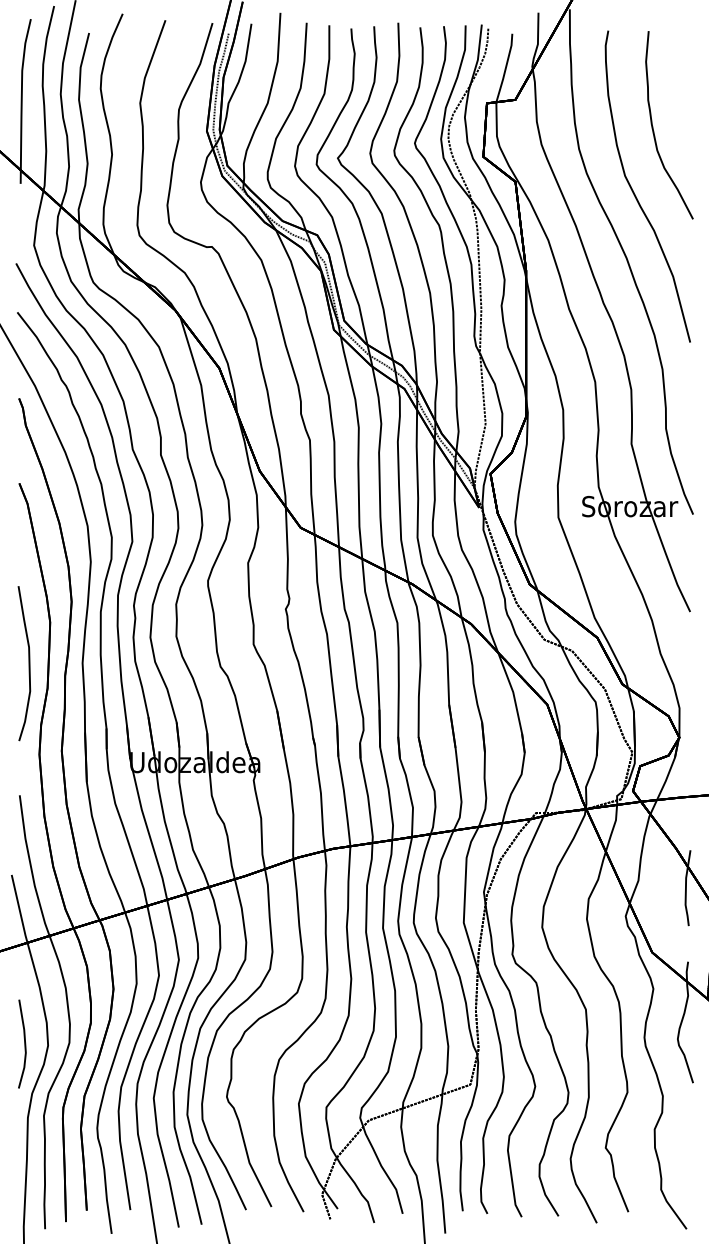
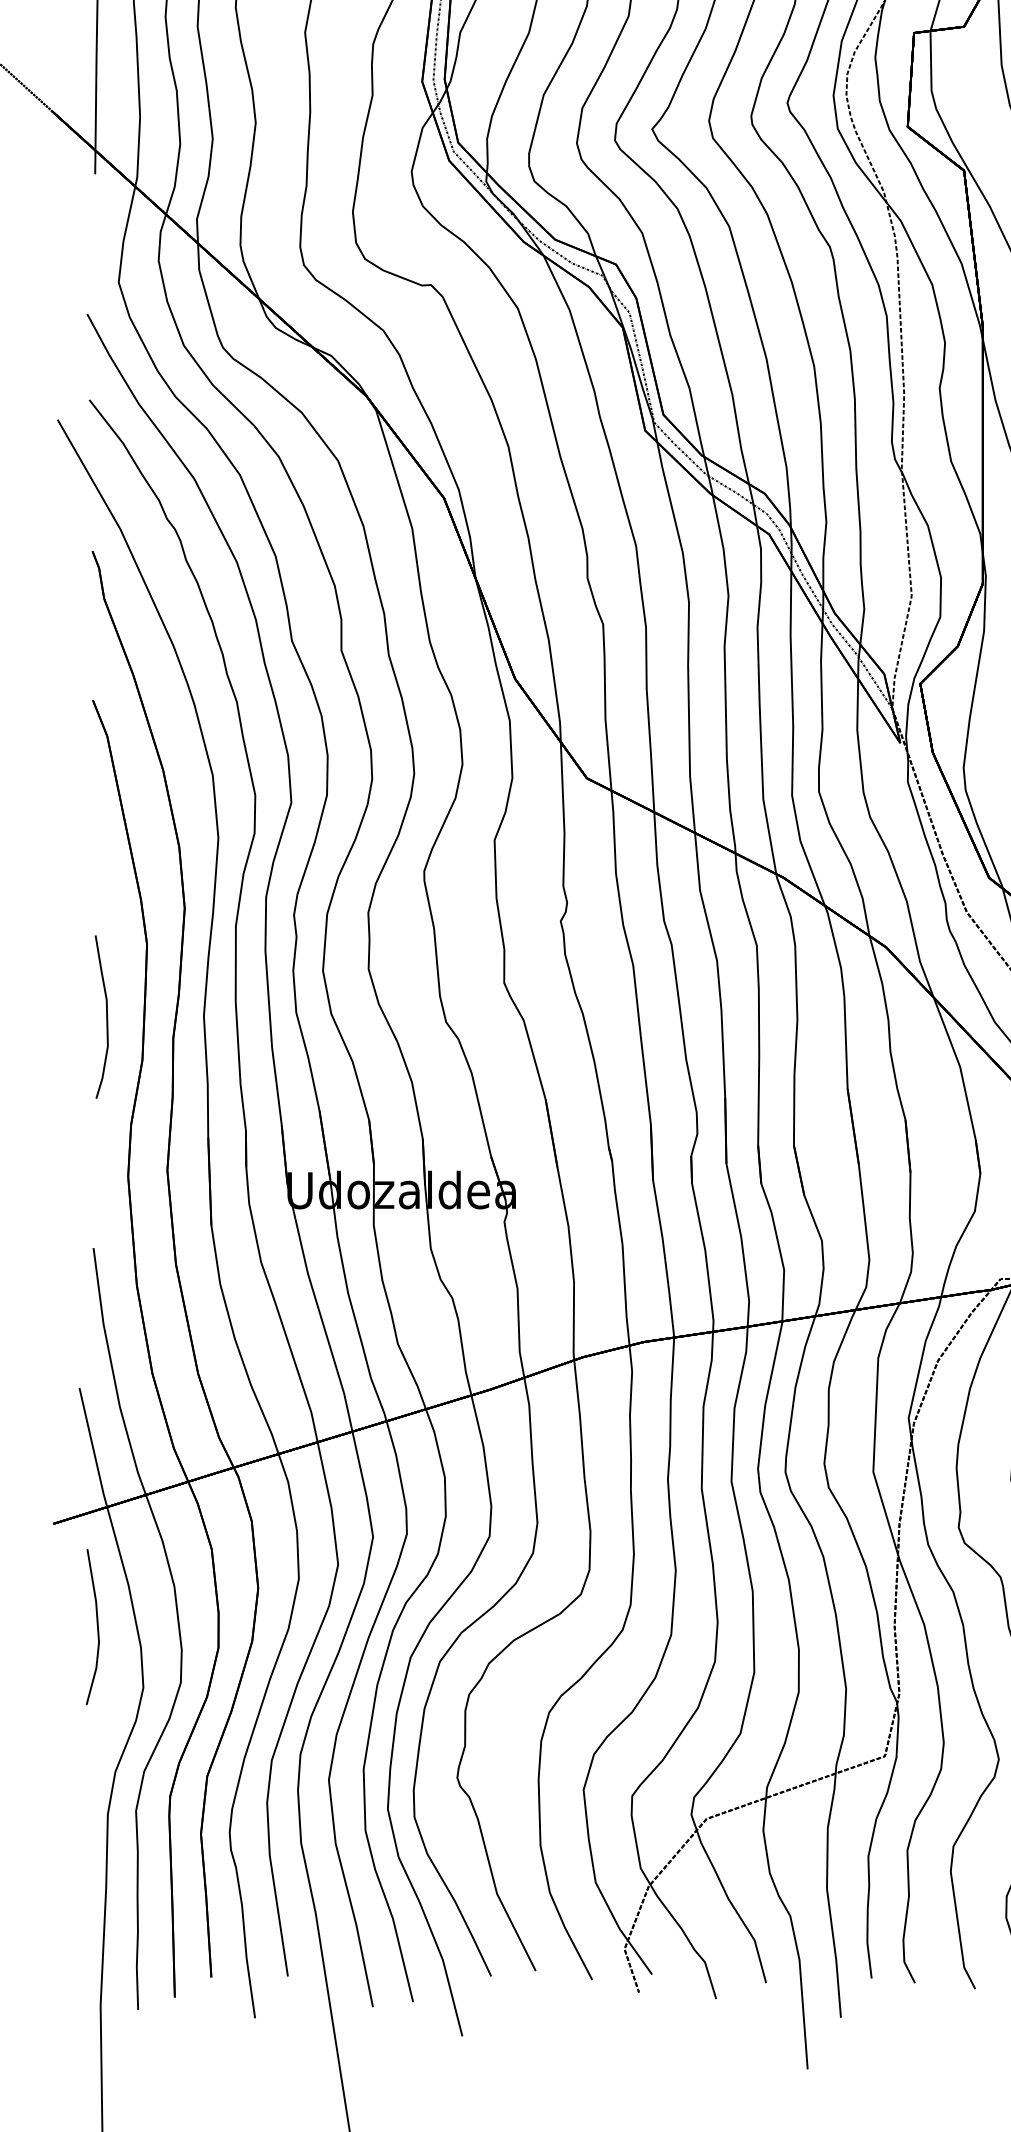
part: (24, 663) -> (101, 1016), size x0.6
line: (24, 1043) -> (96, 1625), moved

